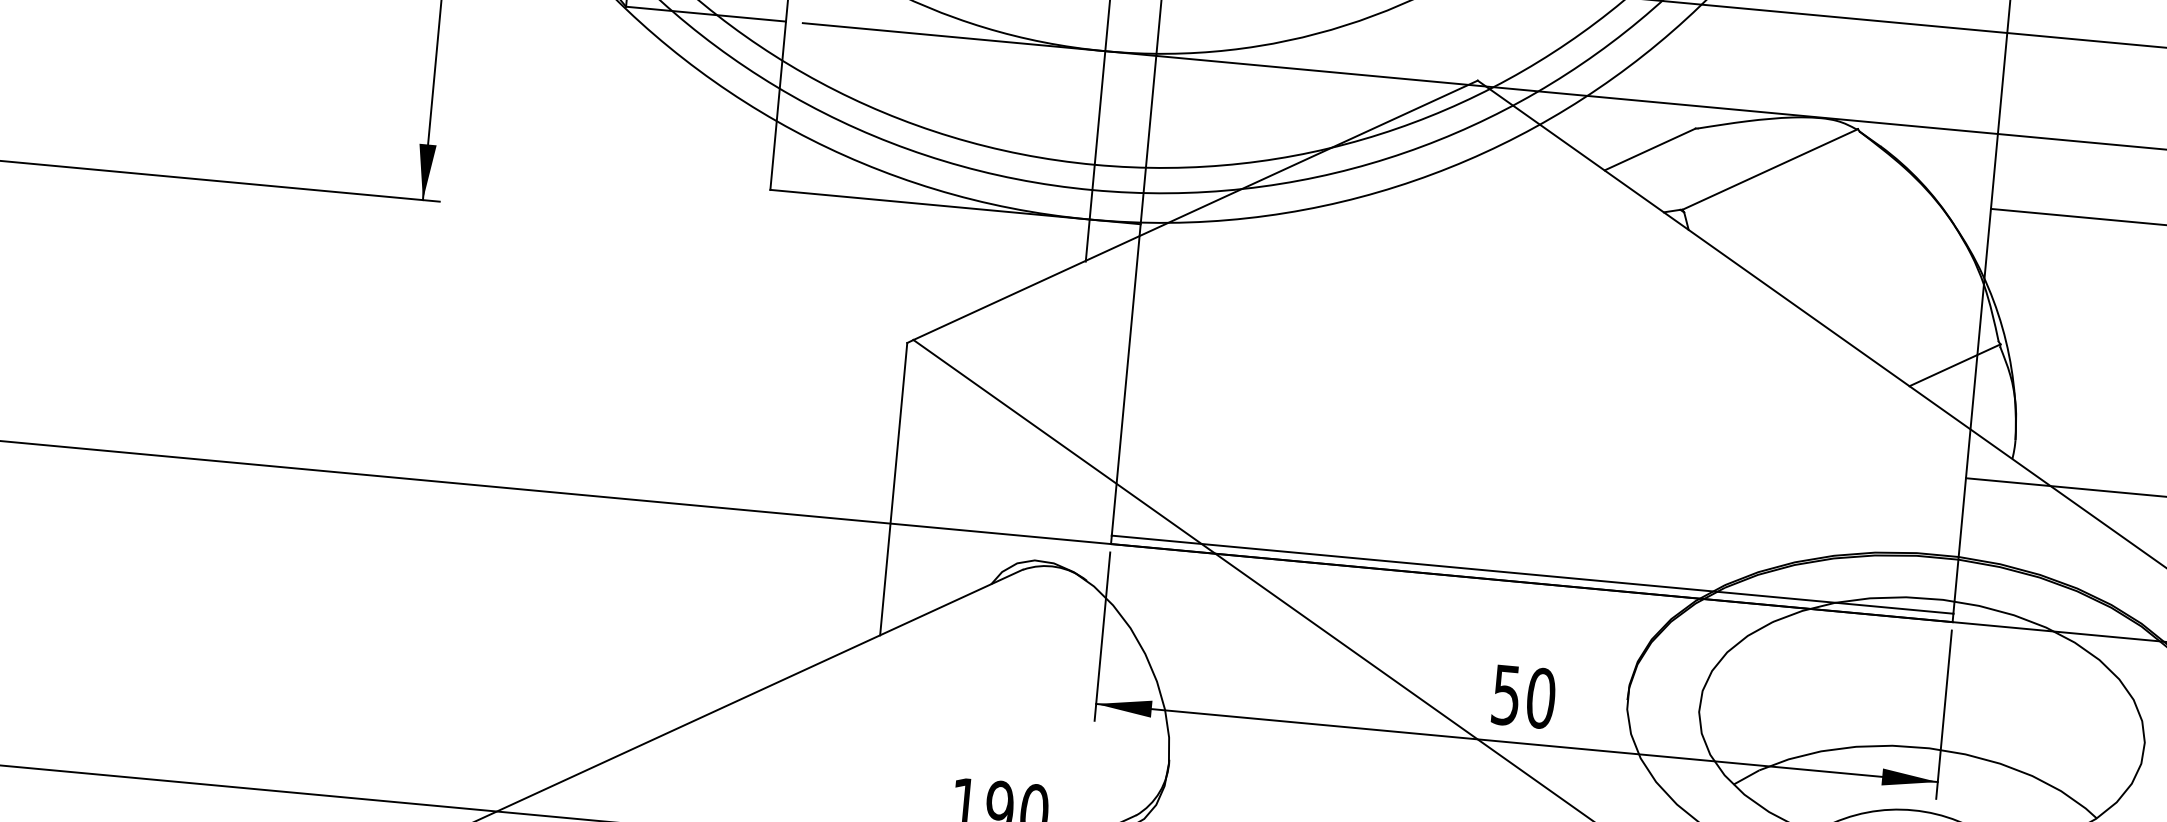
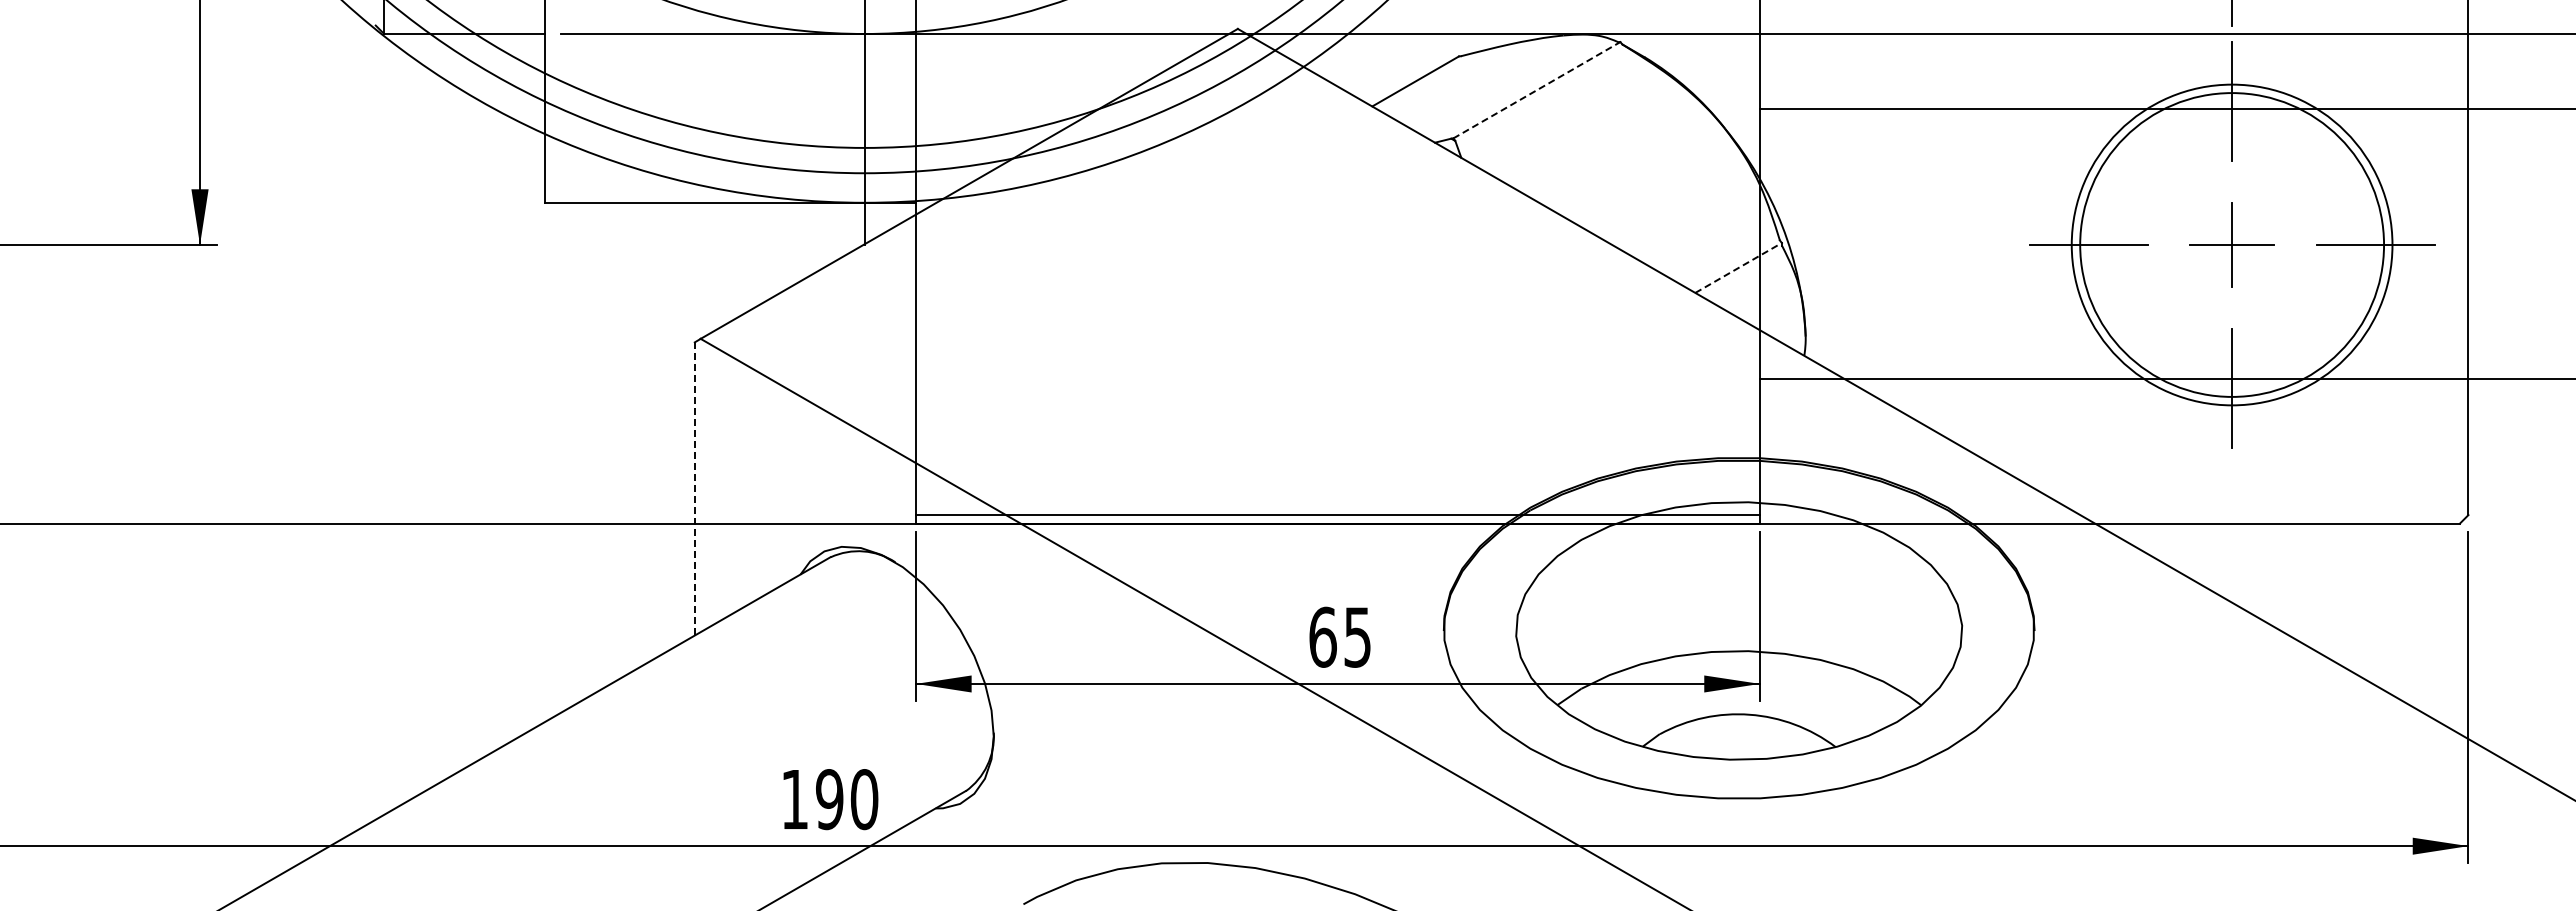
line: (1770, 169) -> (1537, 90), solid -> dashed
line: (1954, 364) -> (1738, 267), solid -> dashed
line: (893, 489) -> (694, 489), solid -> dashed
text: (1523, 695) -> (1340, 636), 50 -> 65

